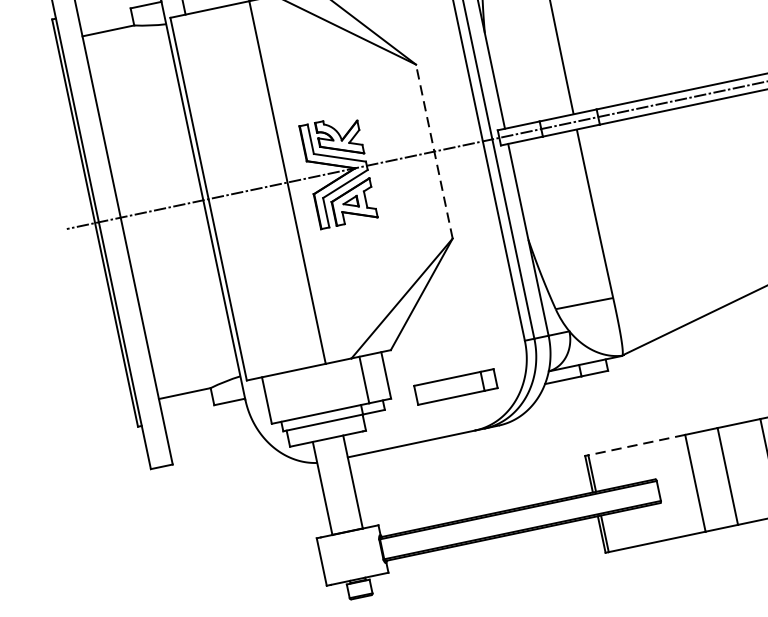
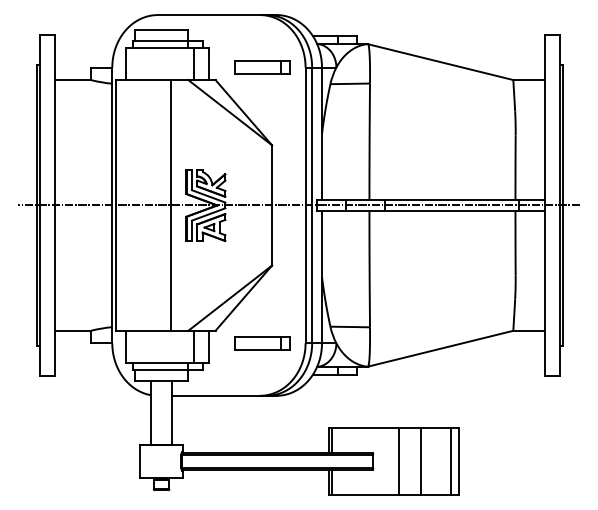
line: (434, 150) -> (272, 204), dashed -> solid
part: (456, 387) -> (262, 343), moved
line: (635, 444) -> (364, 427), dashed -> solid

